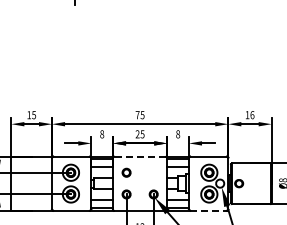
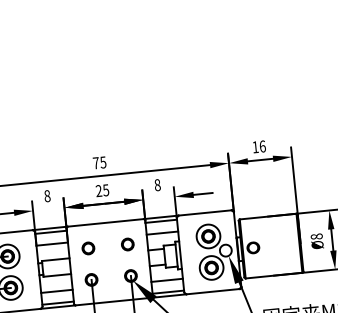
line: (139, 156) -> (104, 222), dashed -> solid
part: (153, 172) -> (127, 244), added
line: (209, 210) -> (214, 291), dashed -> solid

